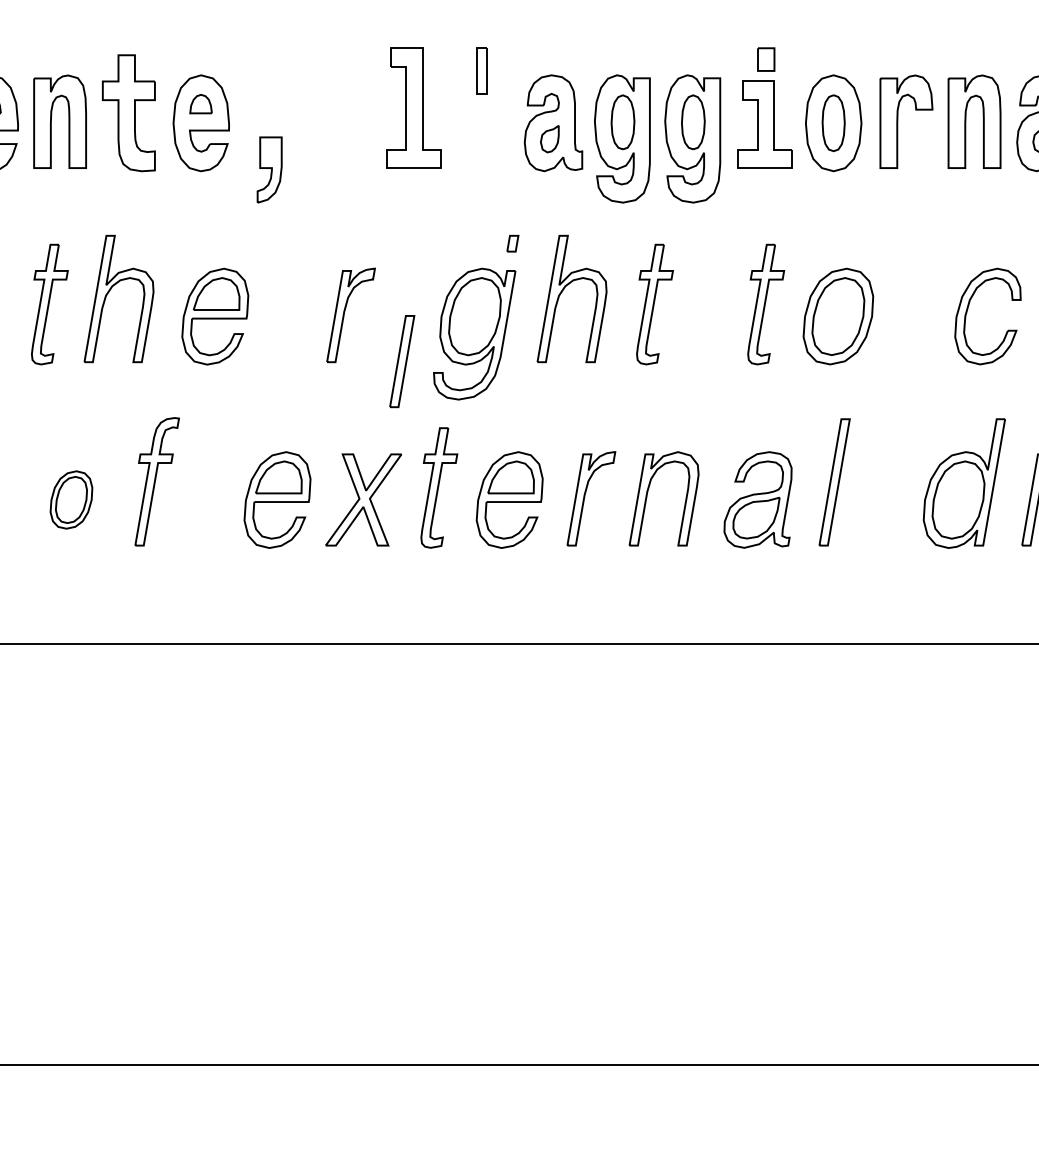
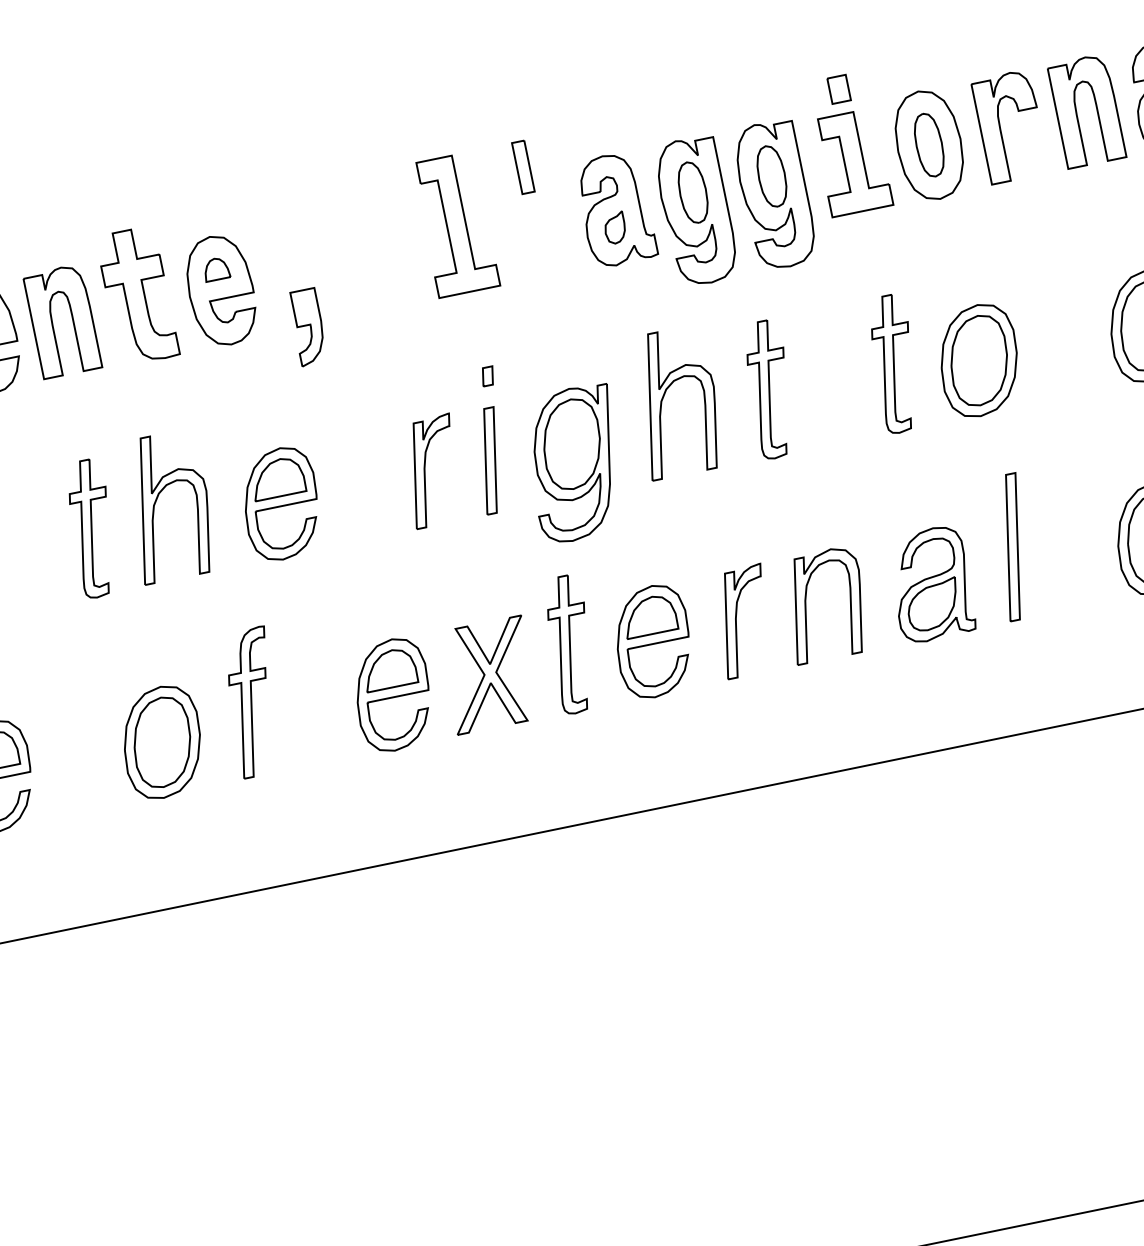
part: (512, 243) -> (487, 376), moved
part: (402, 361) -> (490, 460), moved
part: (71, 499) -> (162, 741), size x1.67

